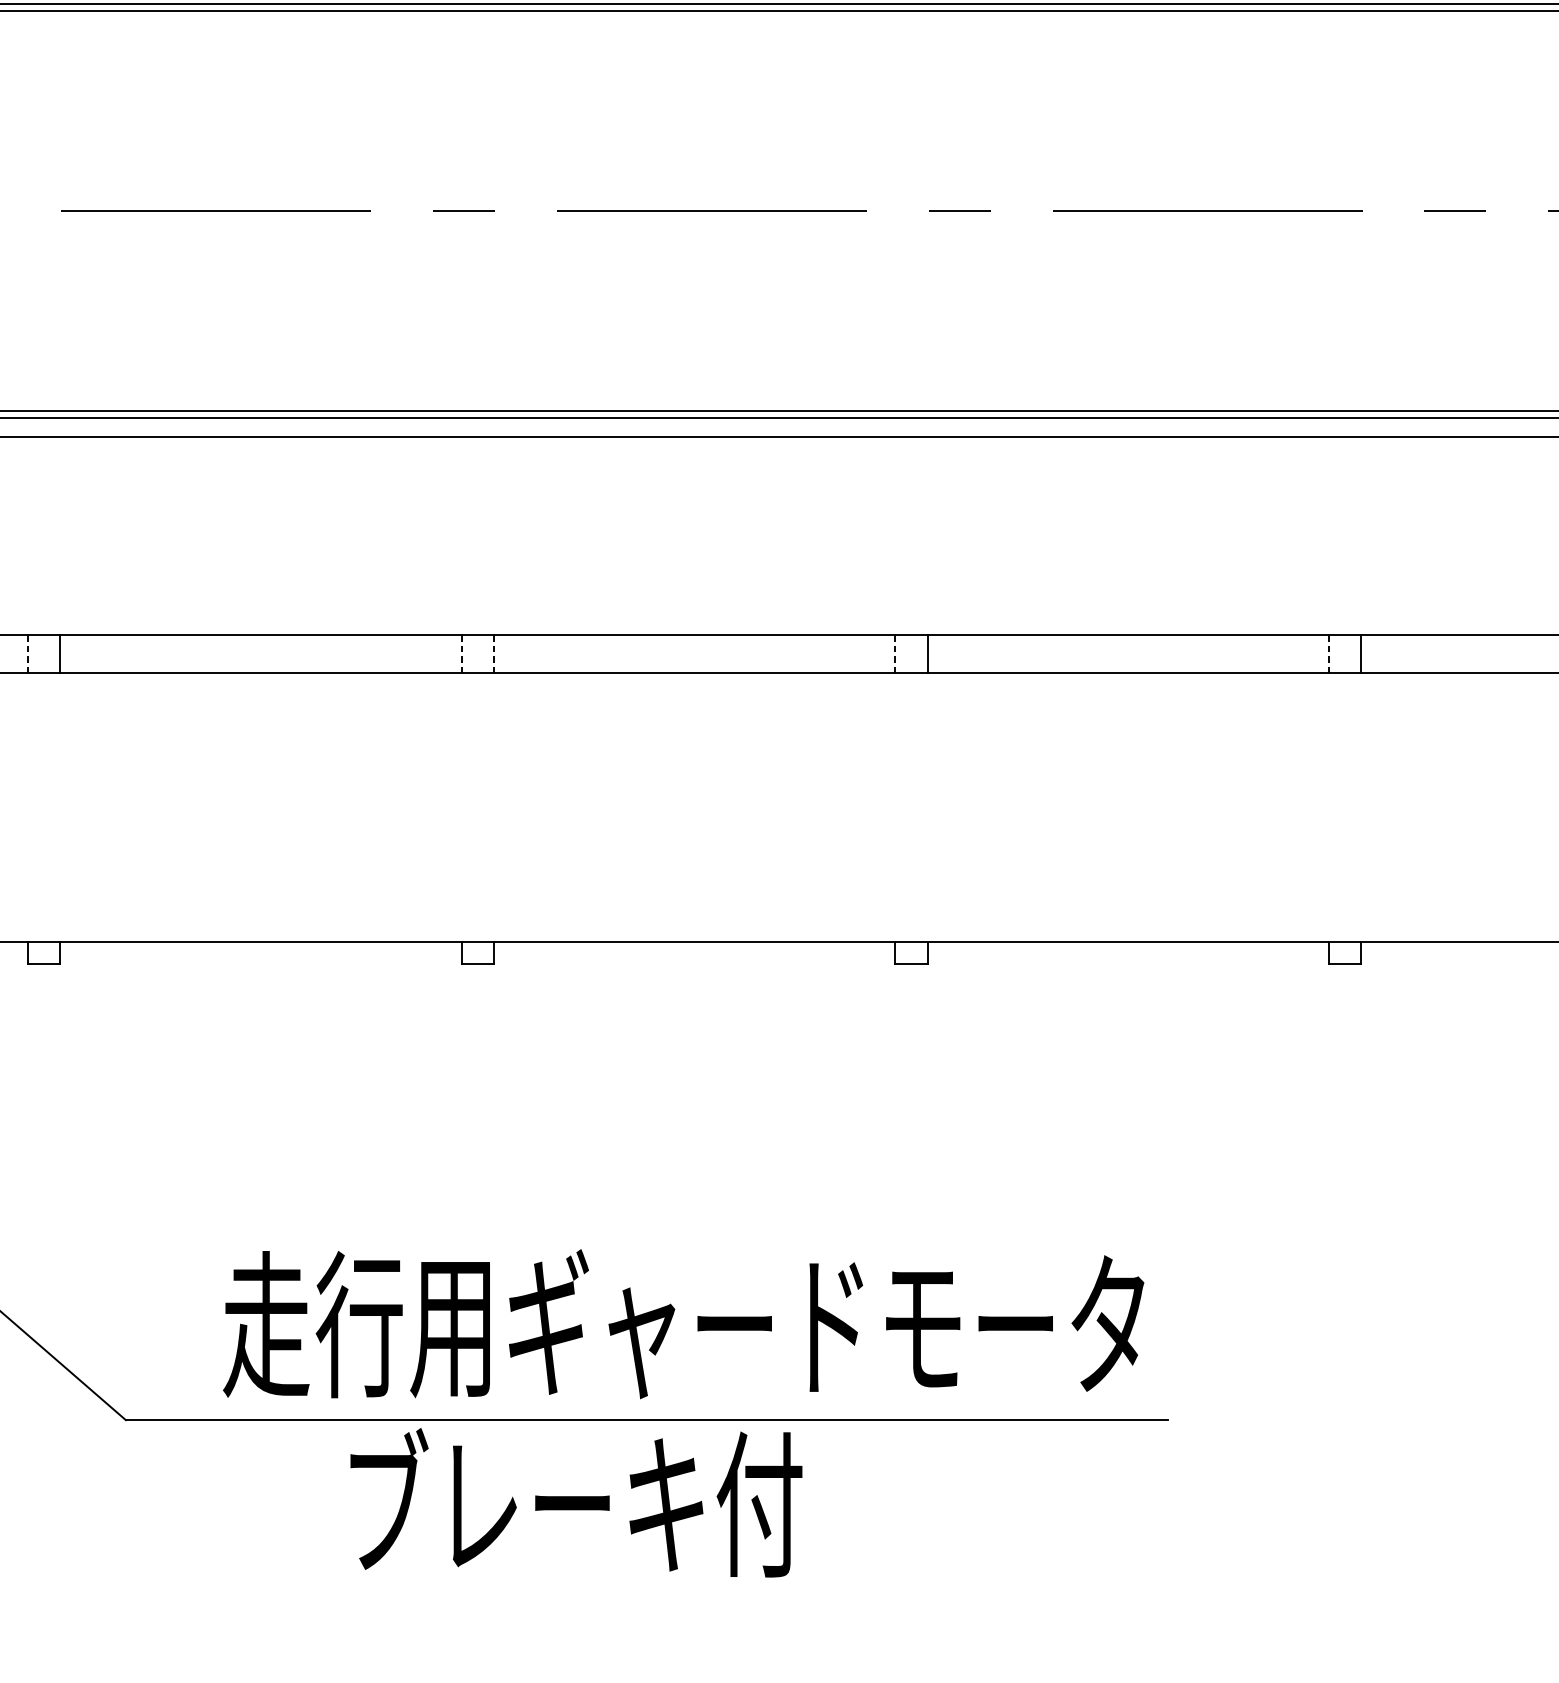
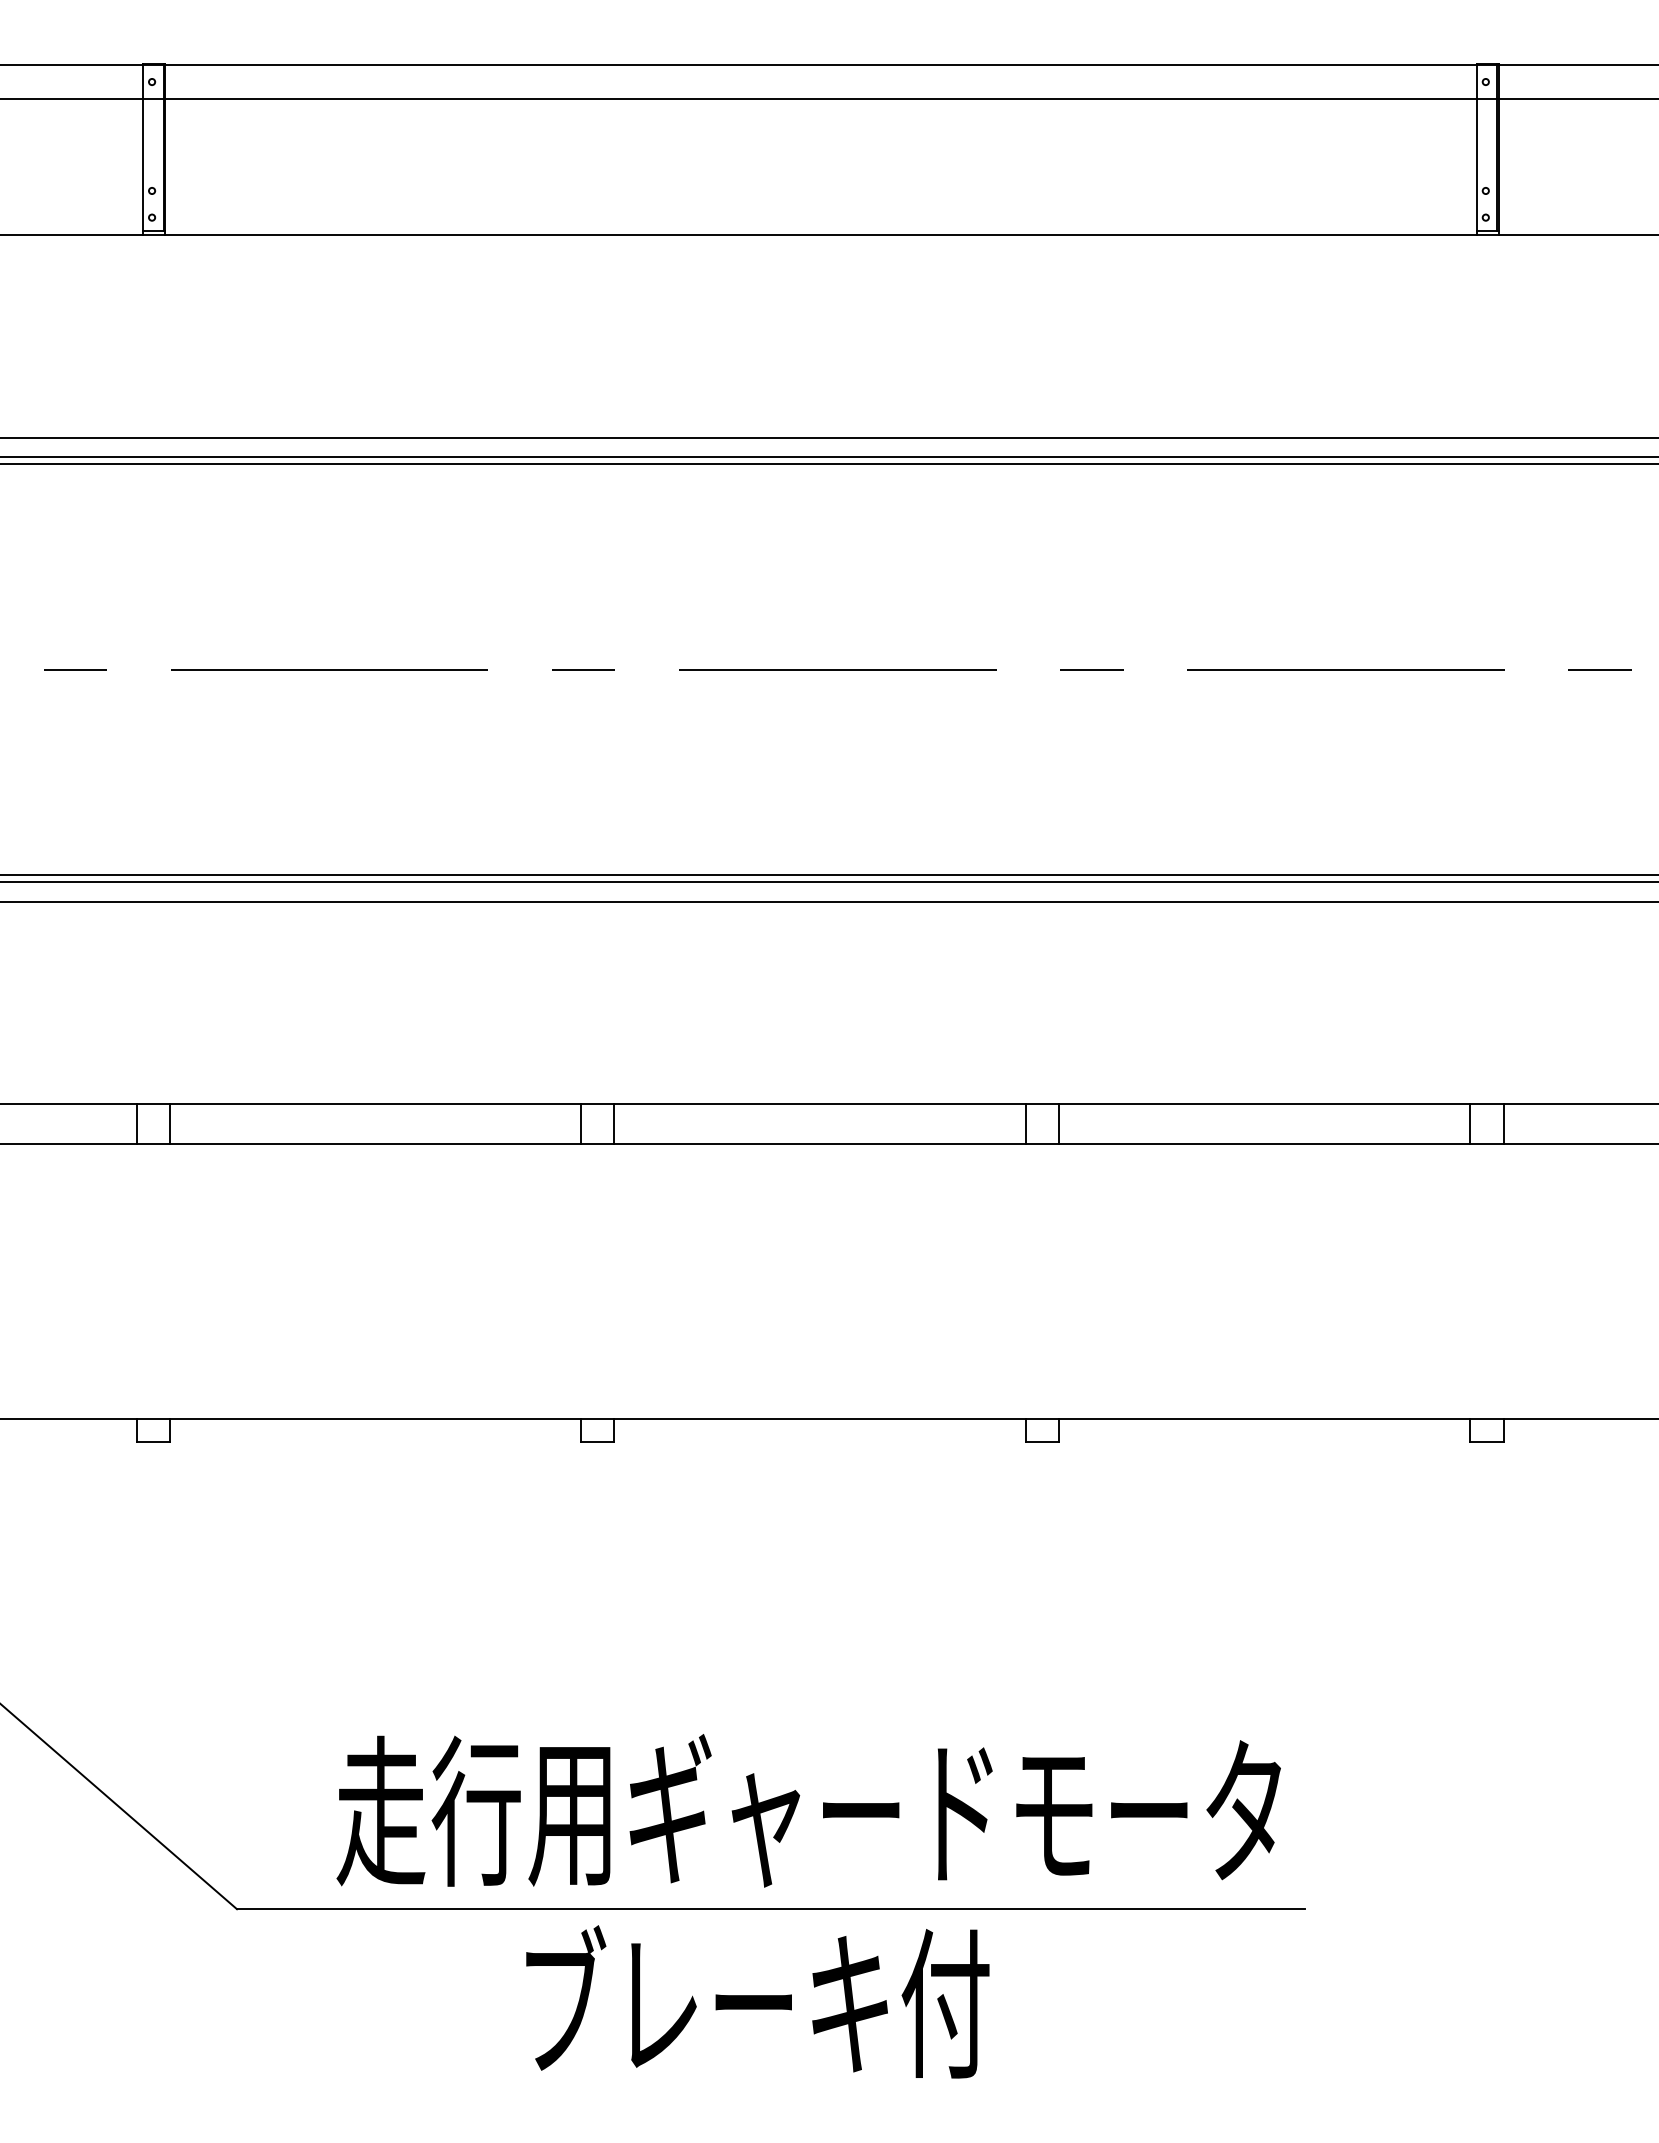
line: (27, 653) -> (136, 1123), dashed -> solid
line: (461, 653) -> (581, 1123), dashed -> solid
line: (494, 653) -> (614, 1123), dashed -> solid
line: (895, 653) -> (1025, 1123), dashed -> solid
line: (1329, 653) -> (1470, 1123), dashed -> solid
text: (576, 1502) -> (757, 2001), moved

